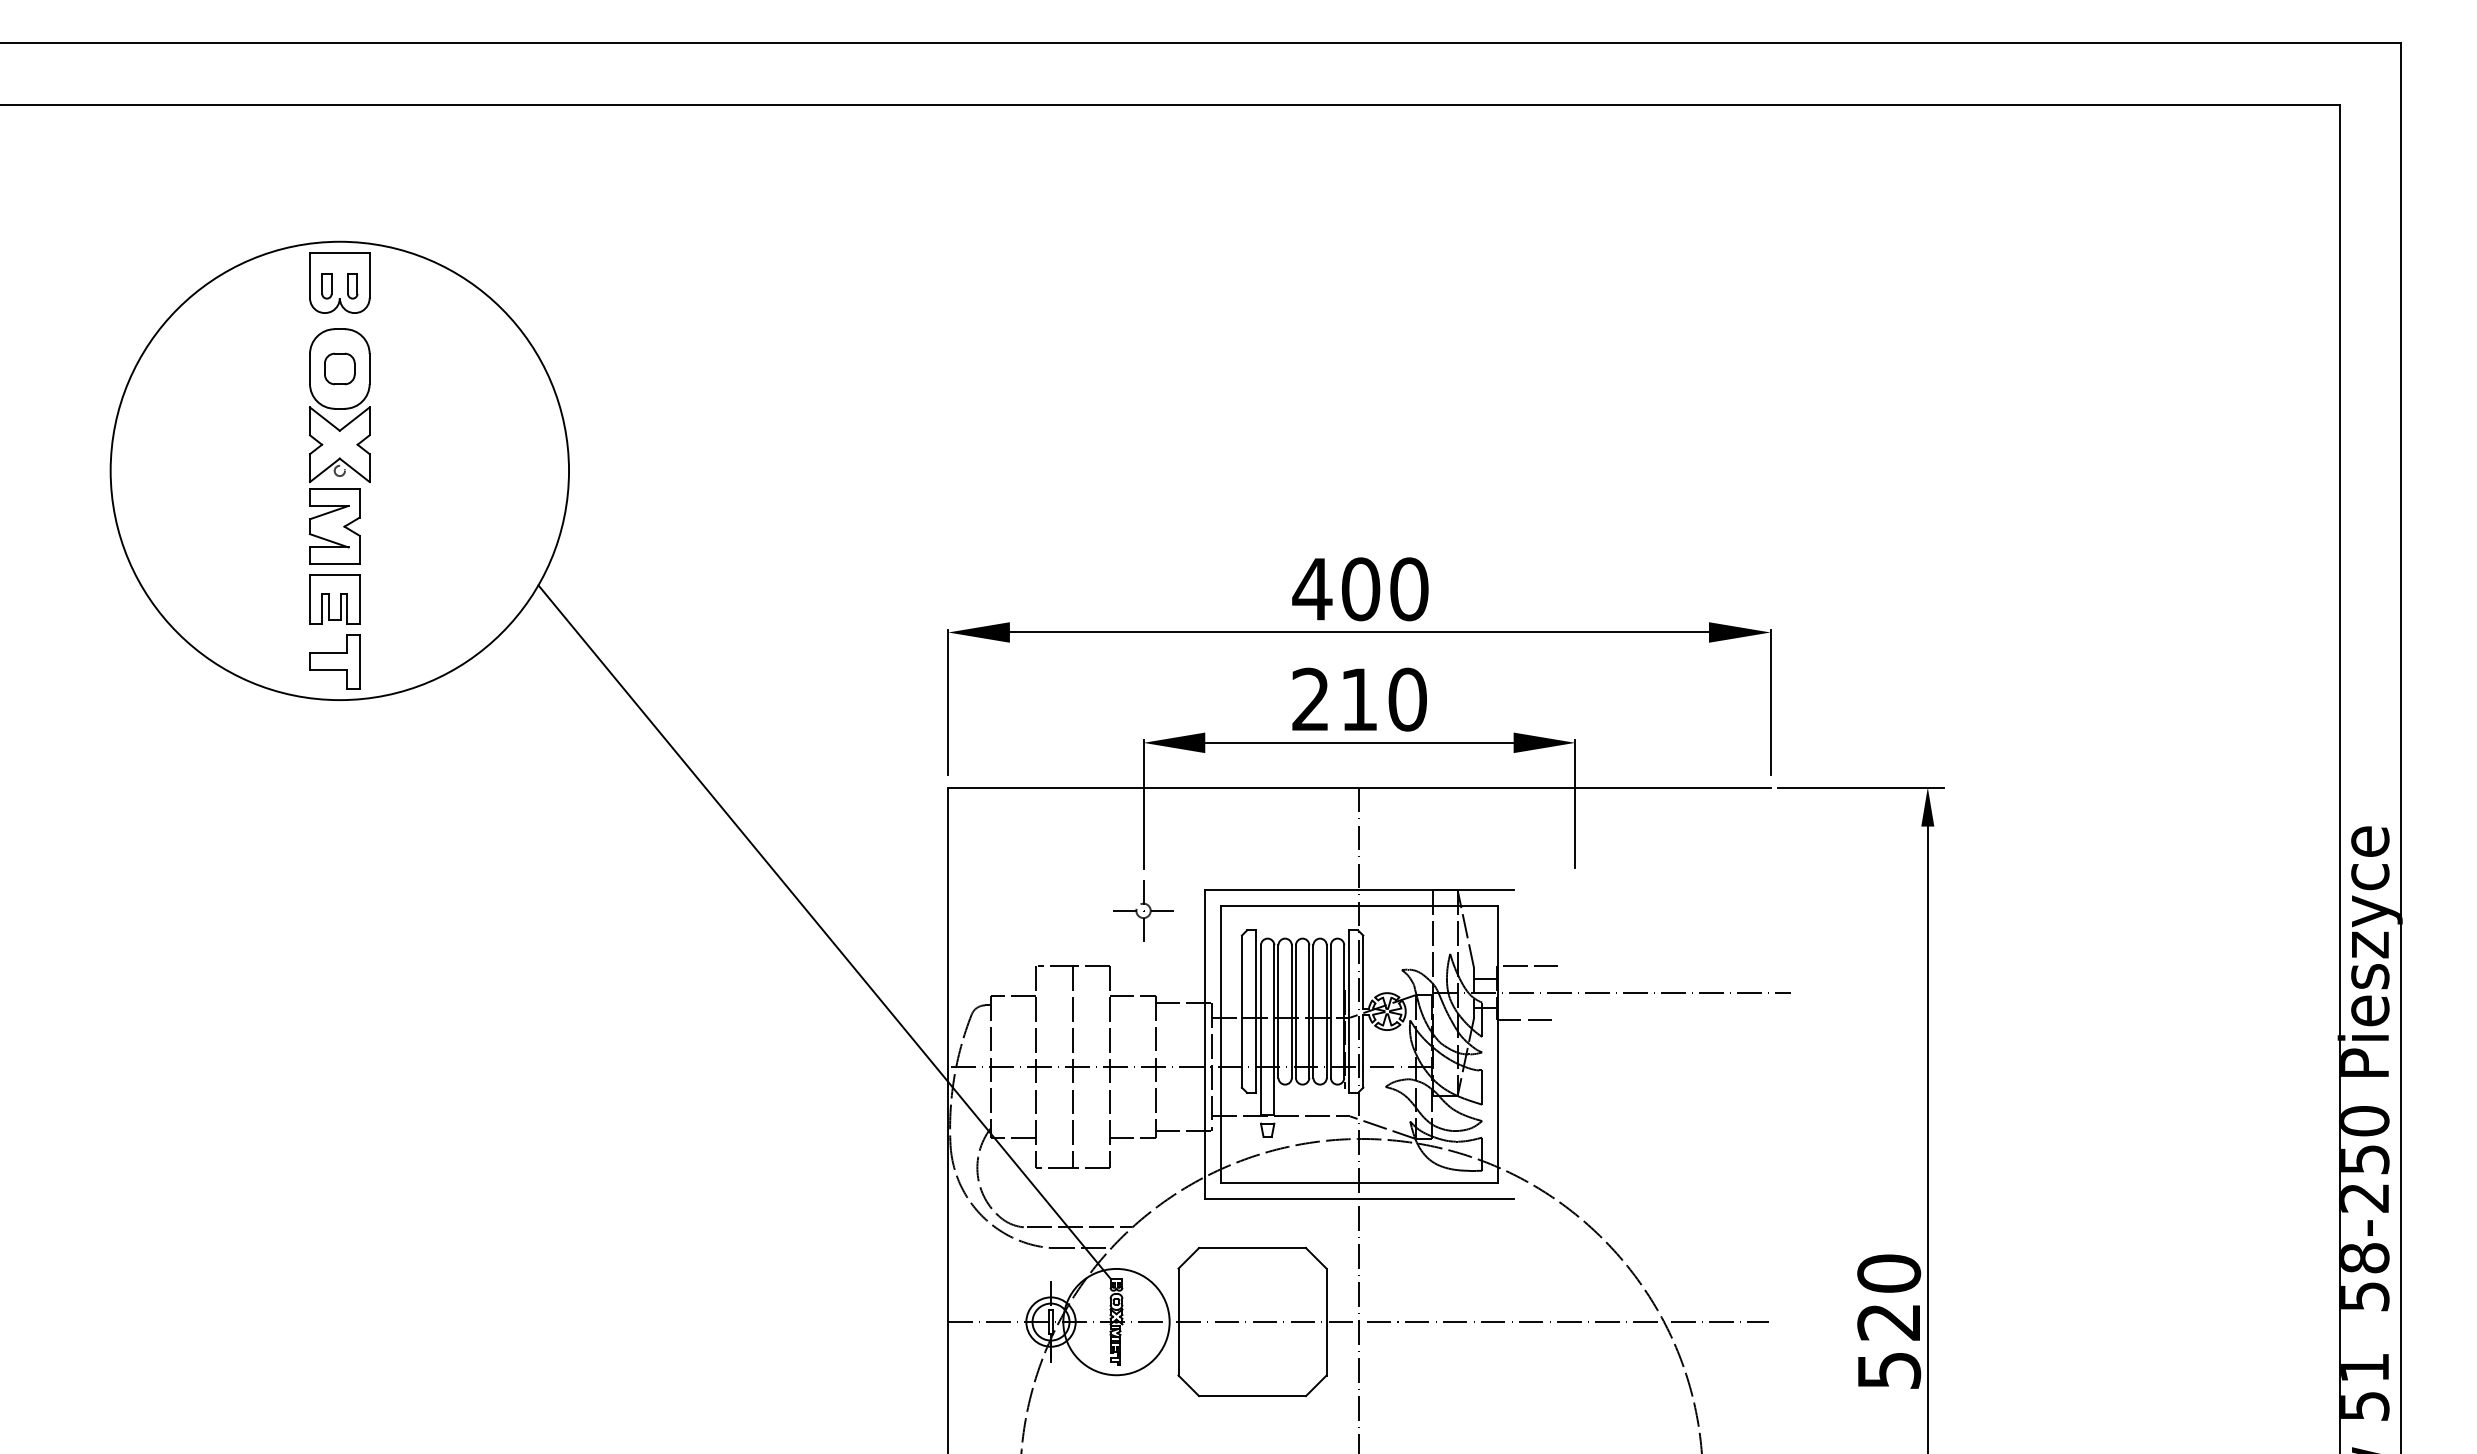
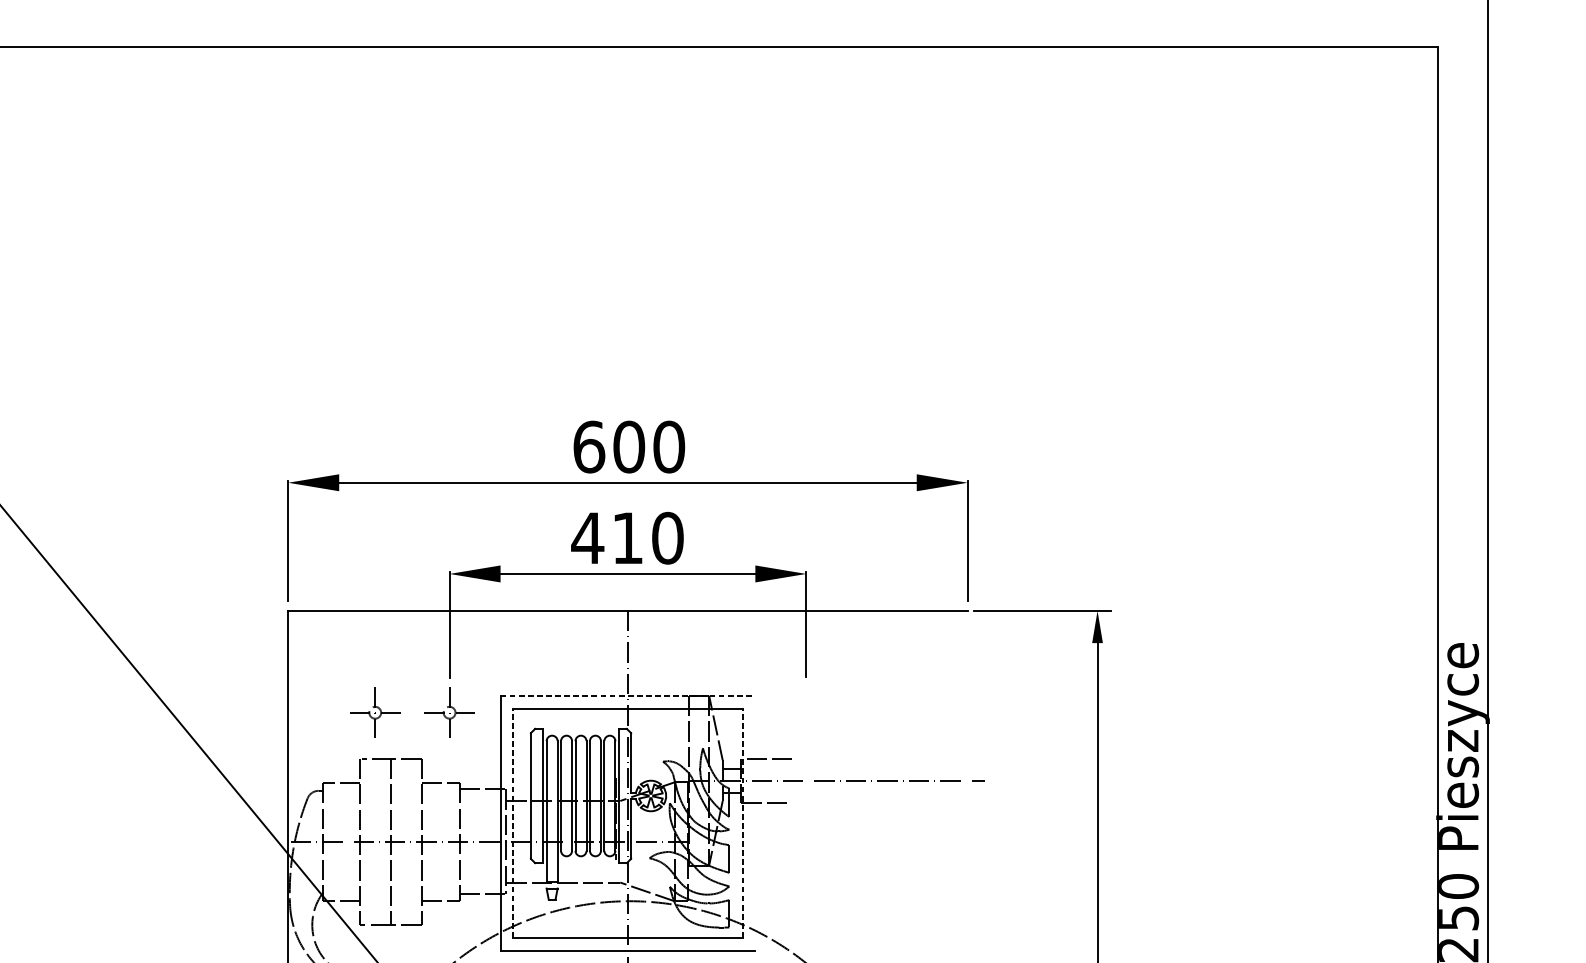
text: (1312, 589) -> (589, 447), 400 -> 600
text: (1310, 698) -> (587, 537), 210 -> 410
line: (1359, 890) -> (628, 695), solid -> dashed
part: (1053, 910) -> (375, 712), added
line: (1220, 1044) -> (513, 823), solid -> dashed
line: (1498, 1044) -> (742, 823), solid -> dashed

